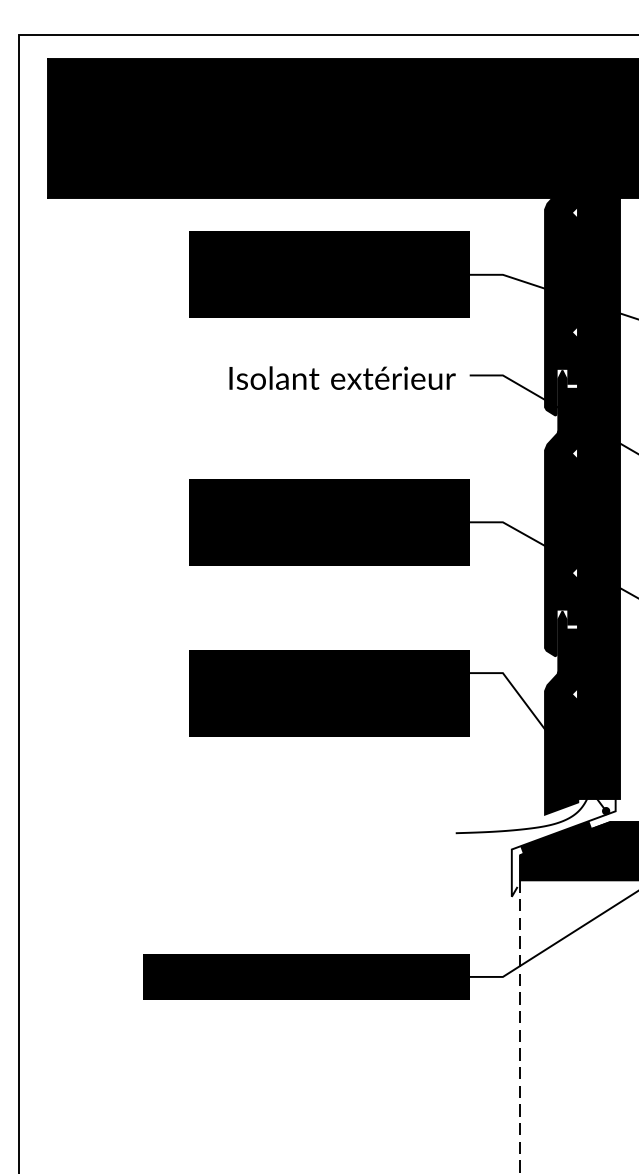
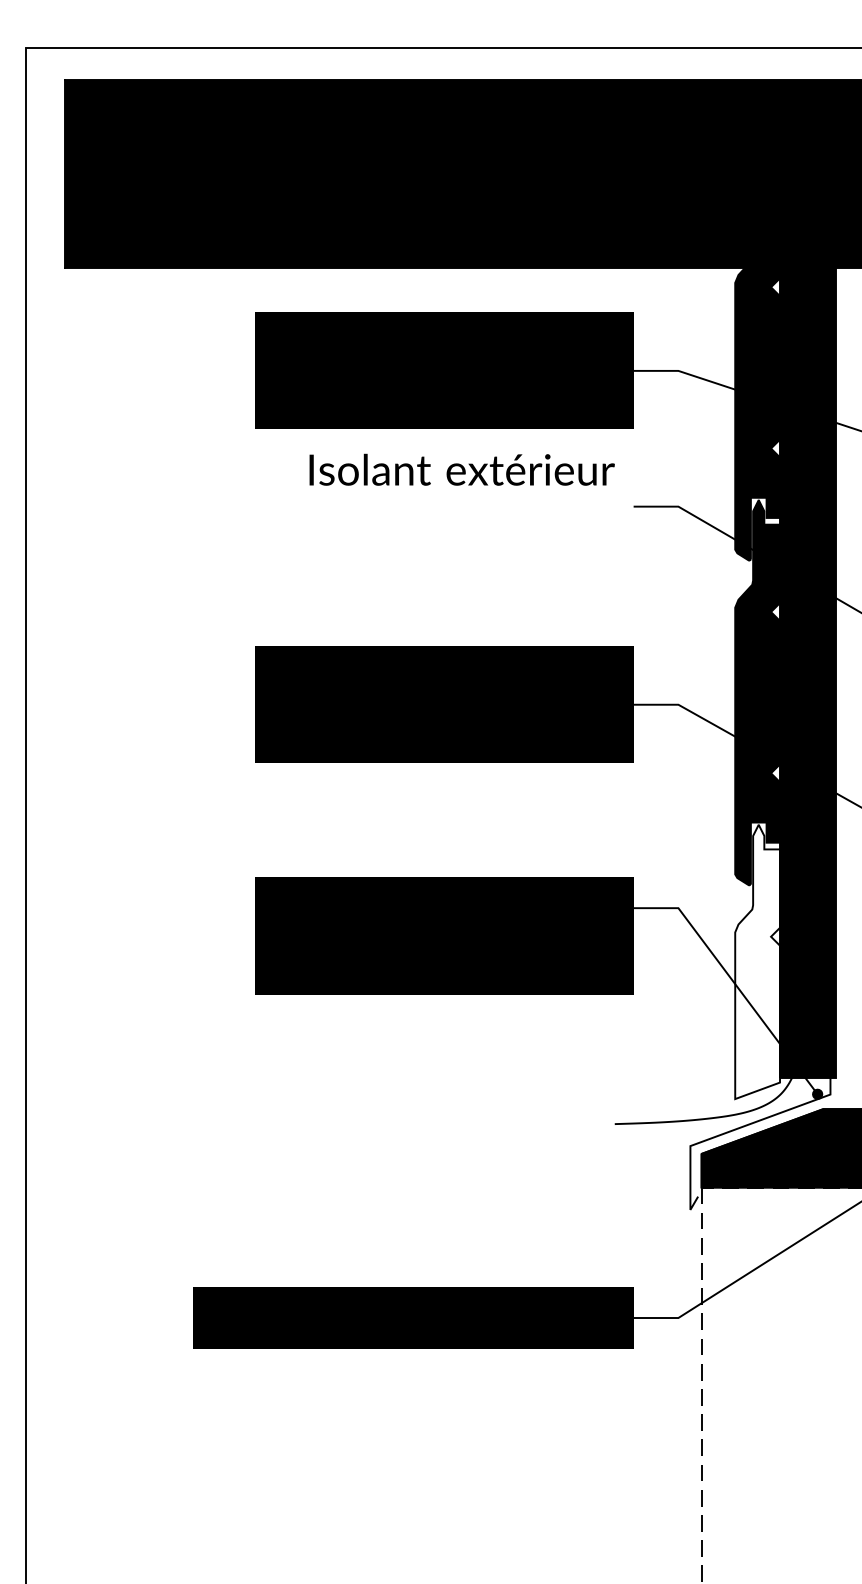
text: (342, 377) -> (462, 468), moved
fill: (561, 712) -> (757, 961), removed
fill: (556, 837) -> (750, 1129), removed

